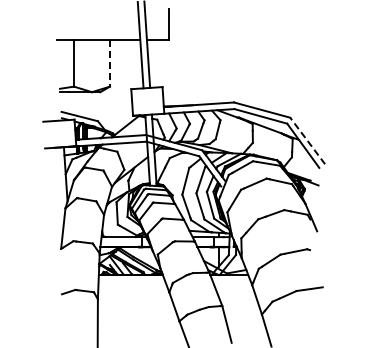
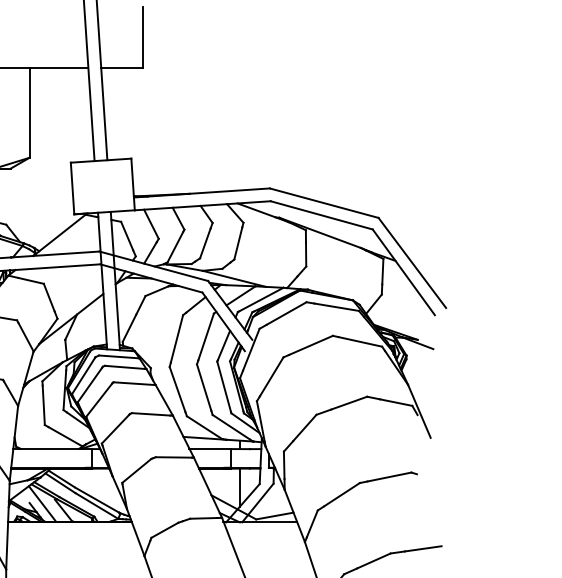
line: (109, 63) -> (28, 112), dashed -> solid
line: (307, 140) -> (411, 262), dashed -> solid

